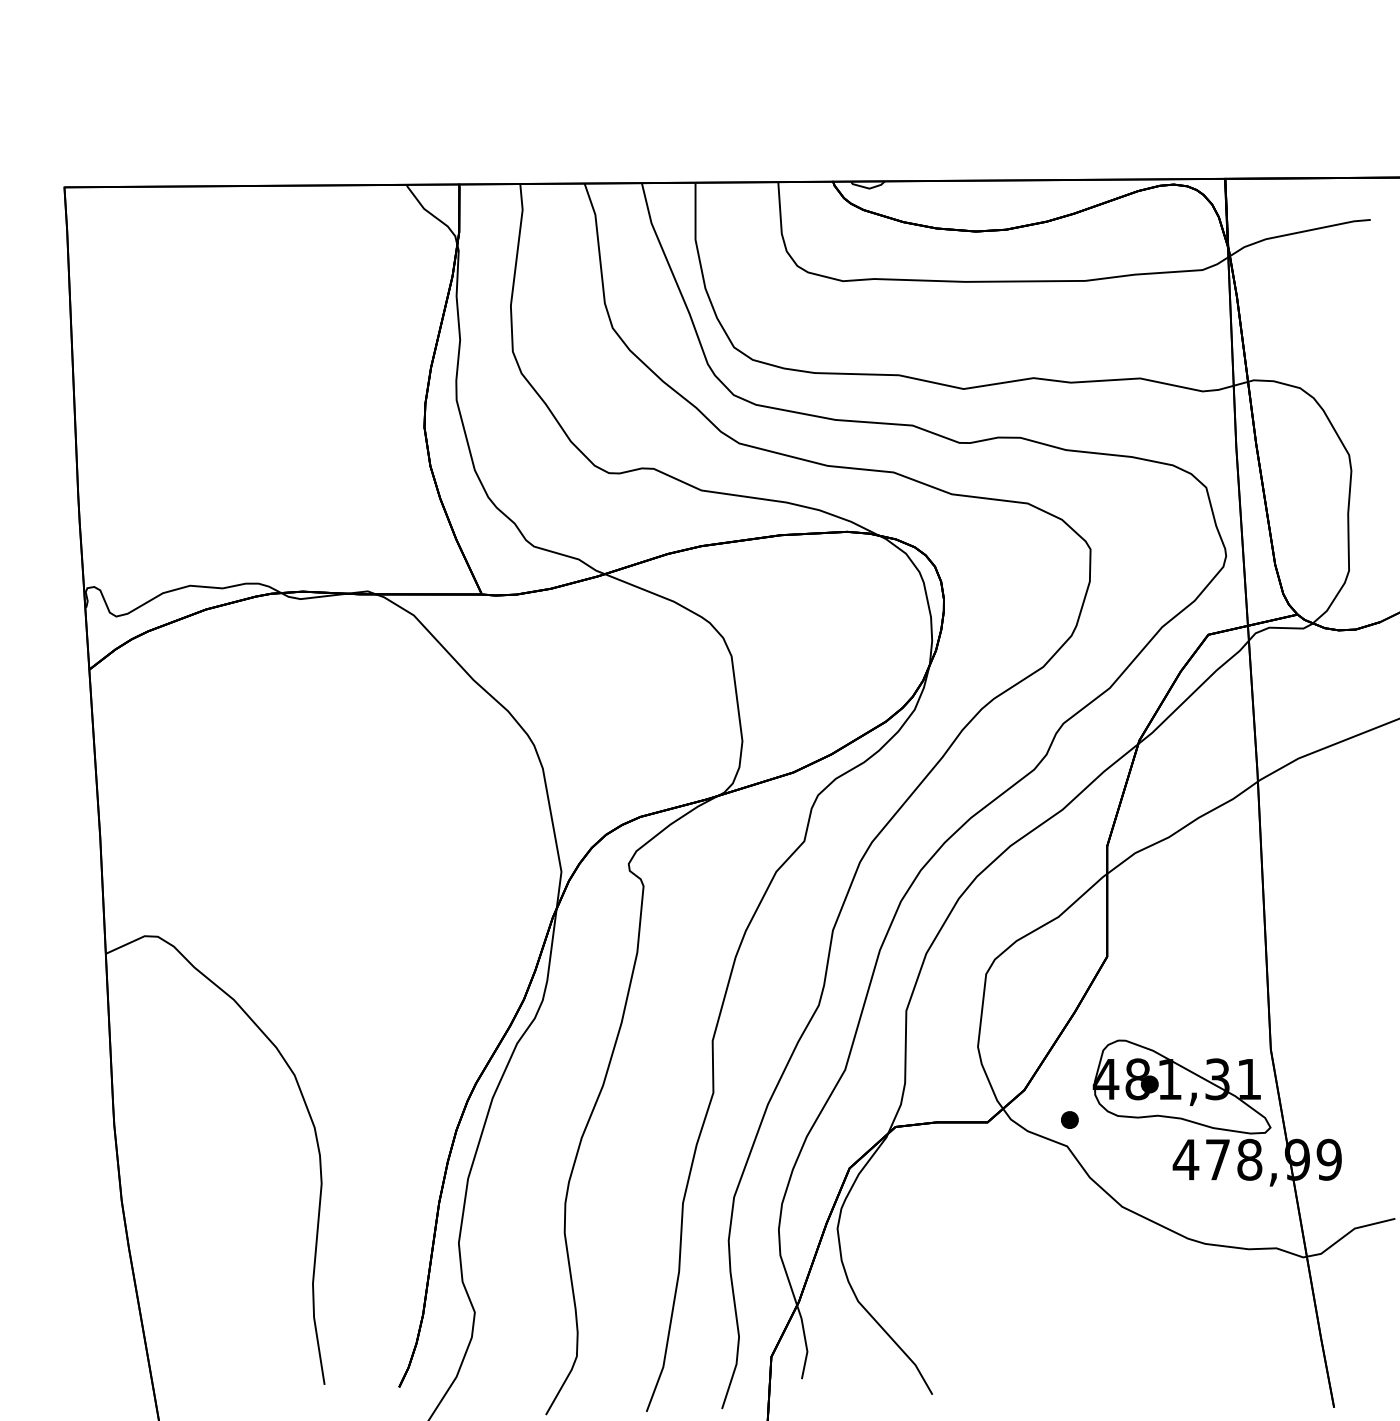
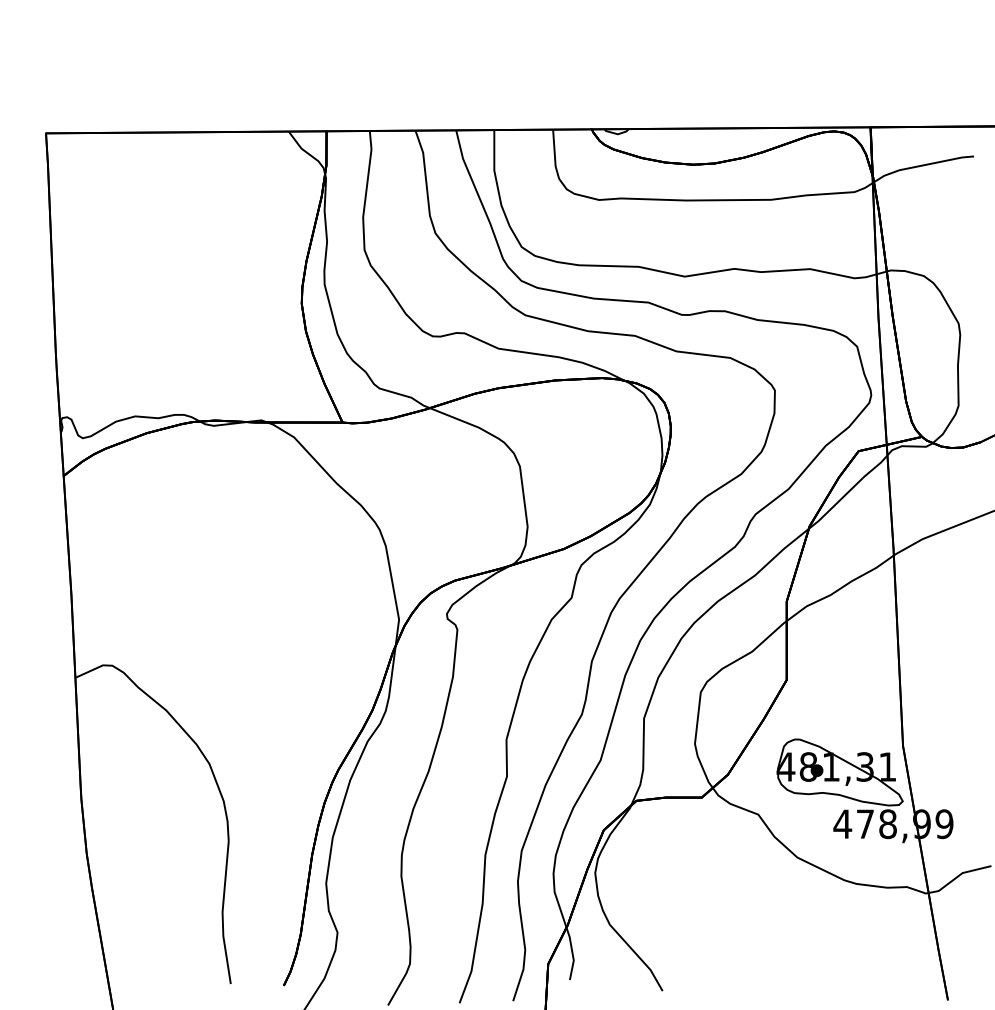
part: (1069, 1119) -> (759, 795), removed

